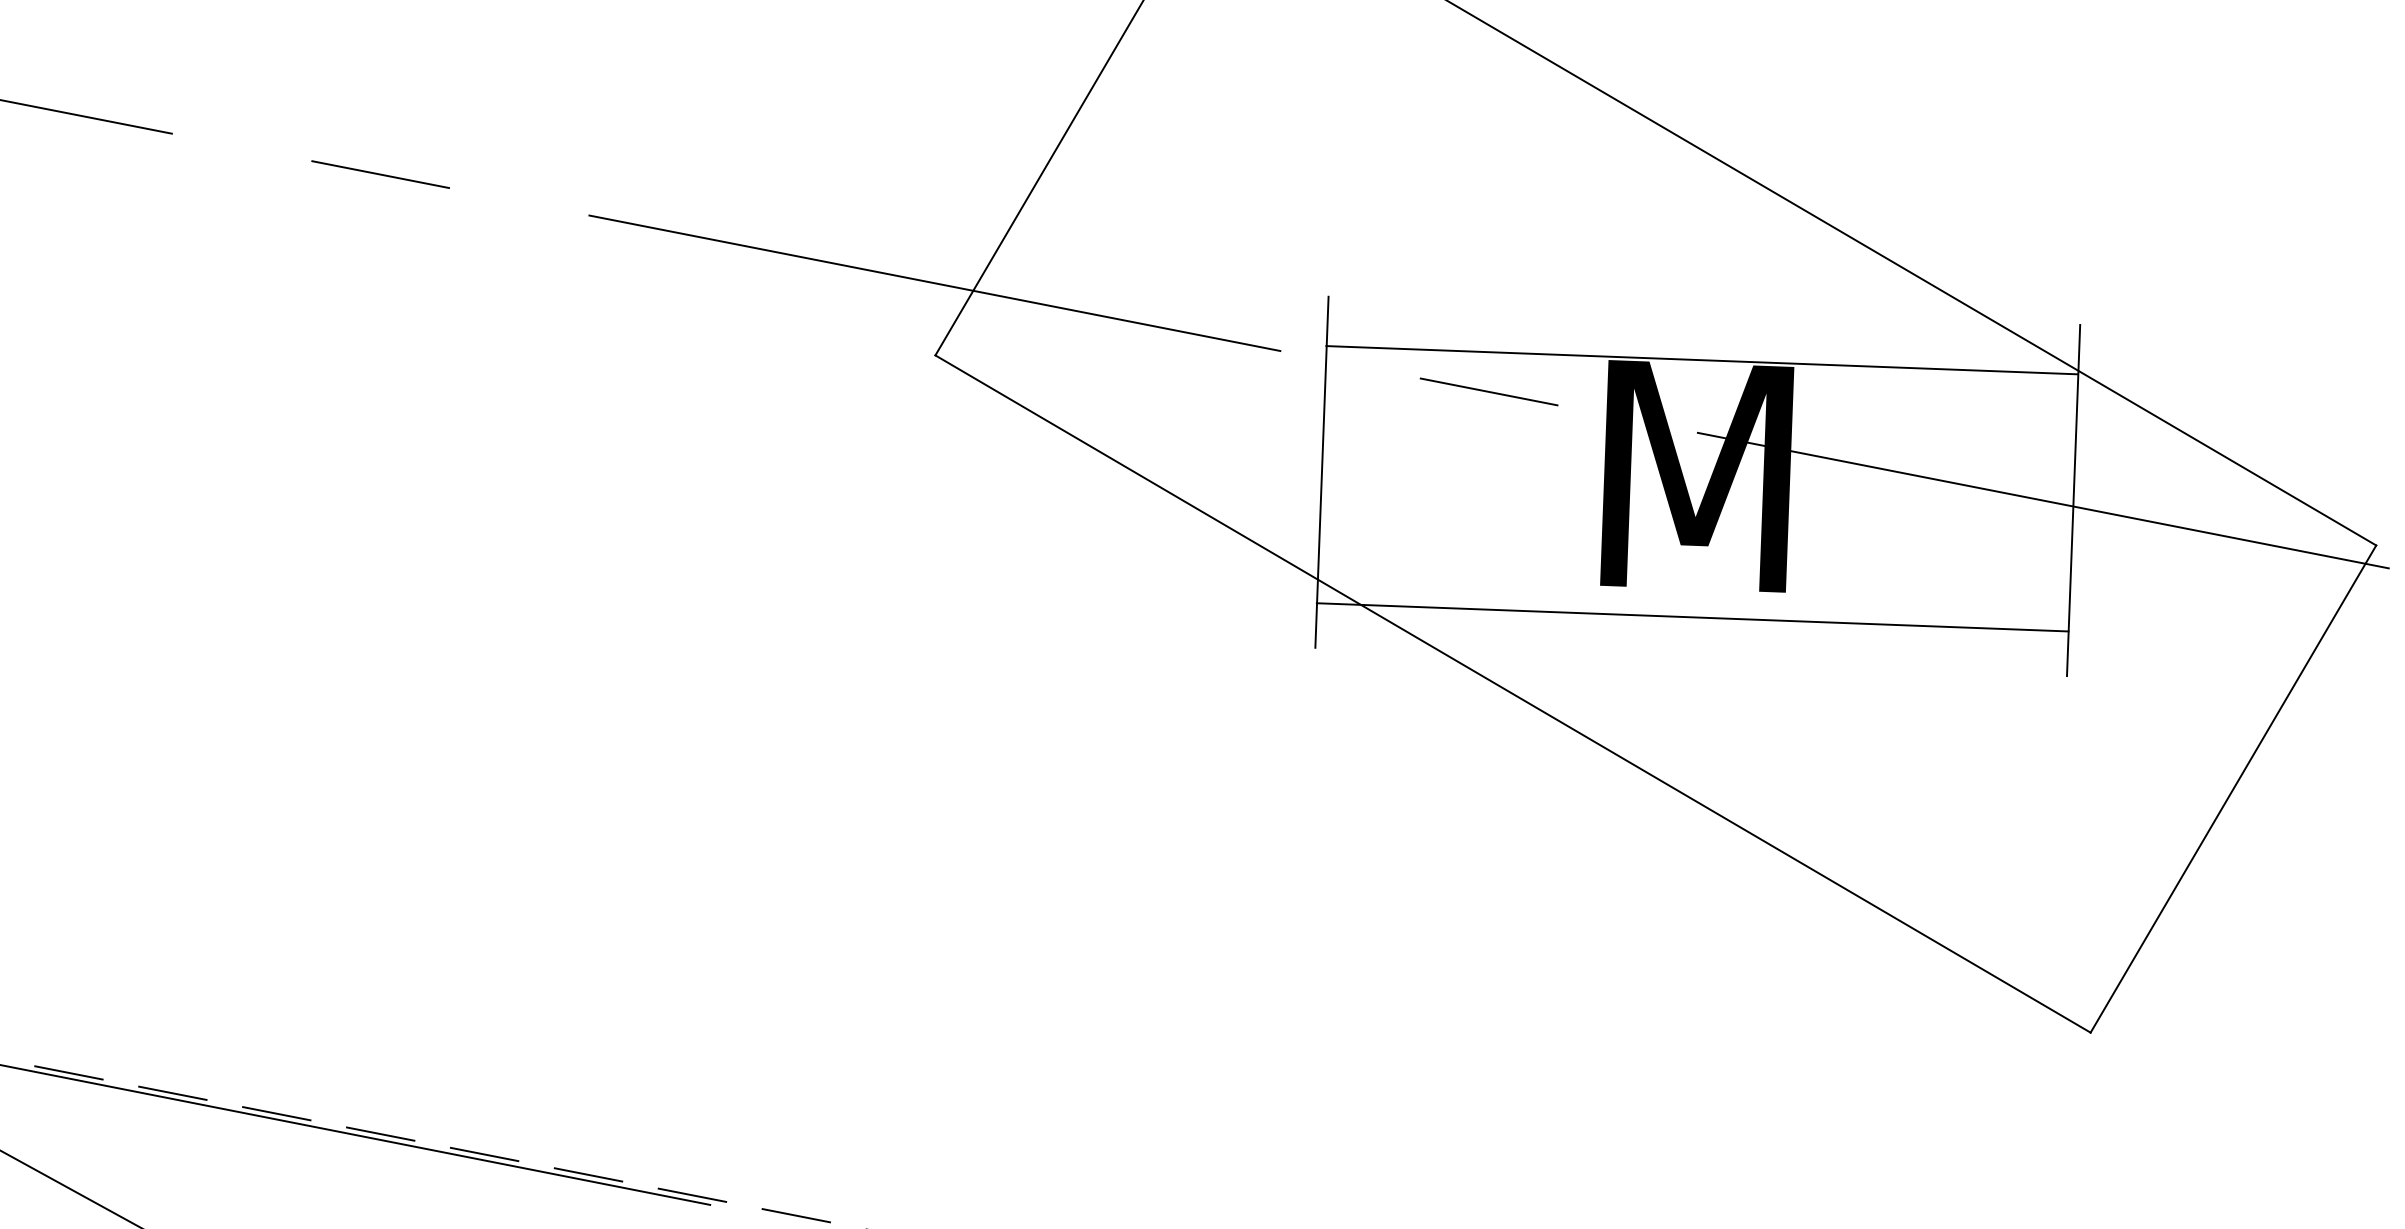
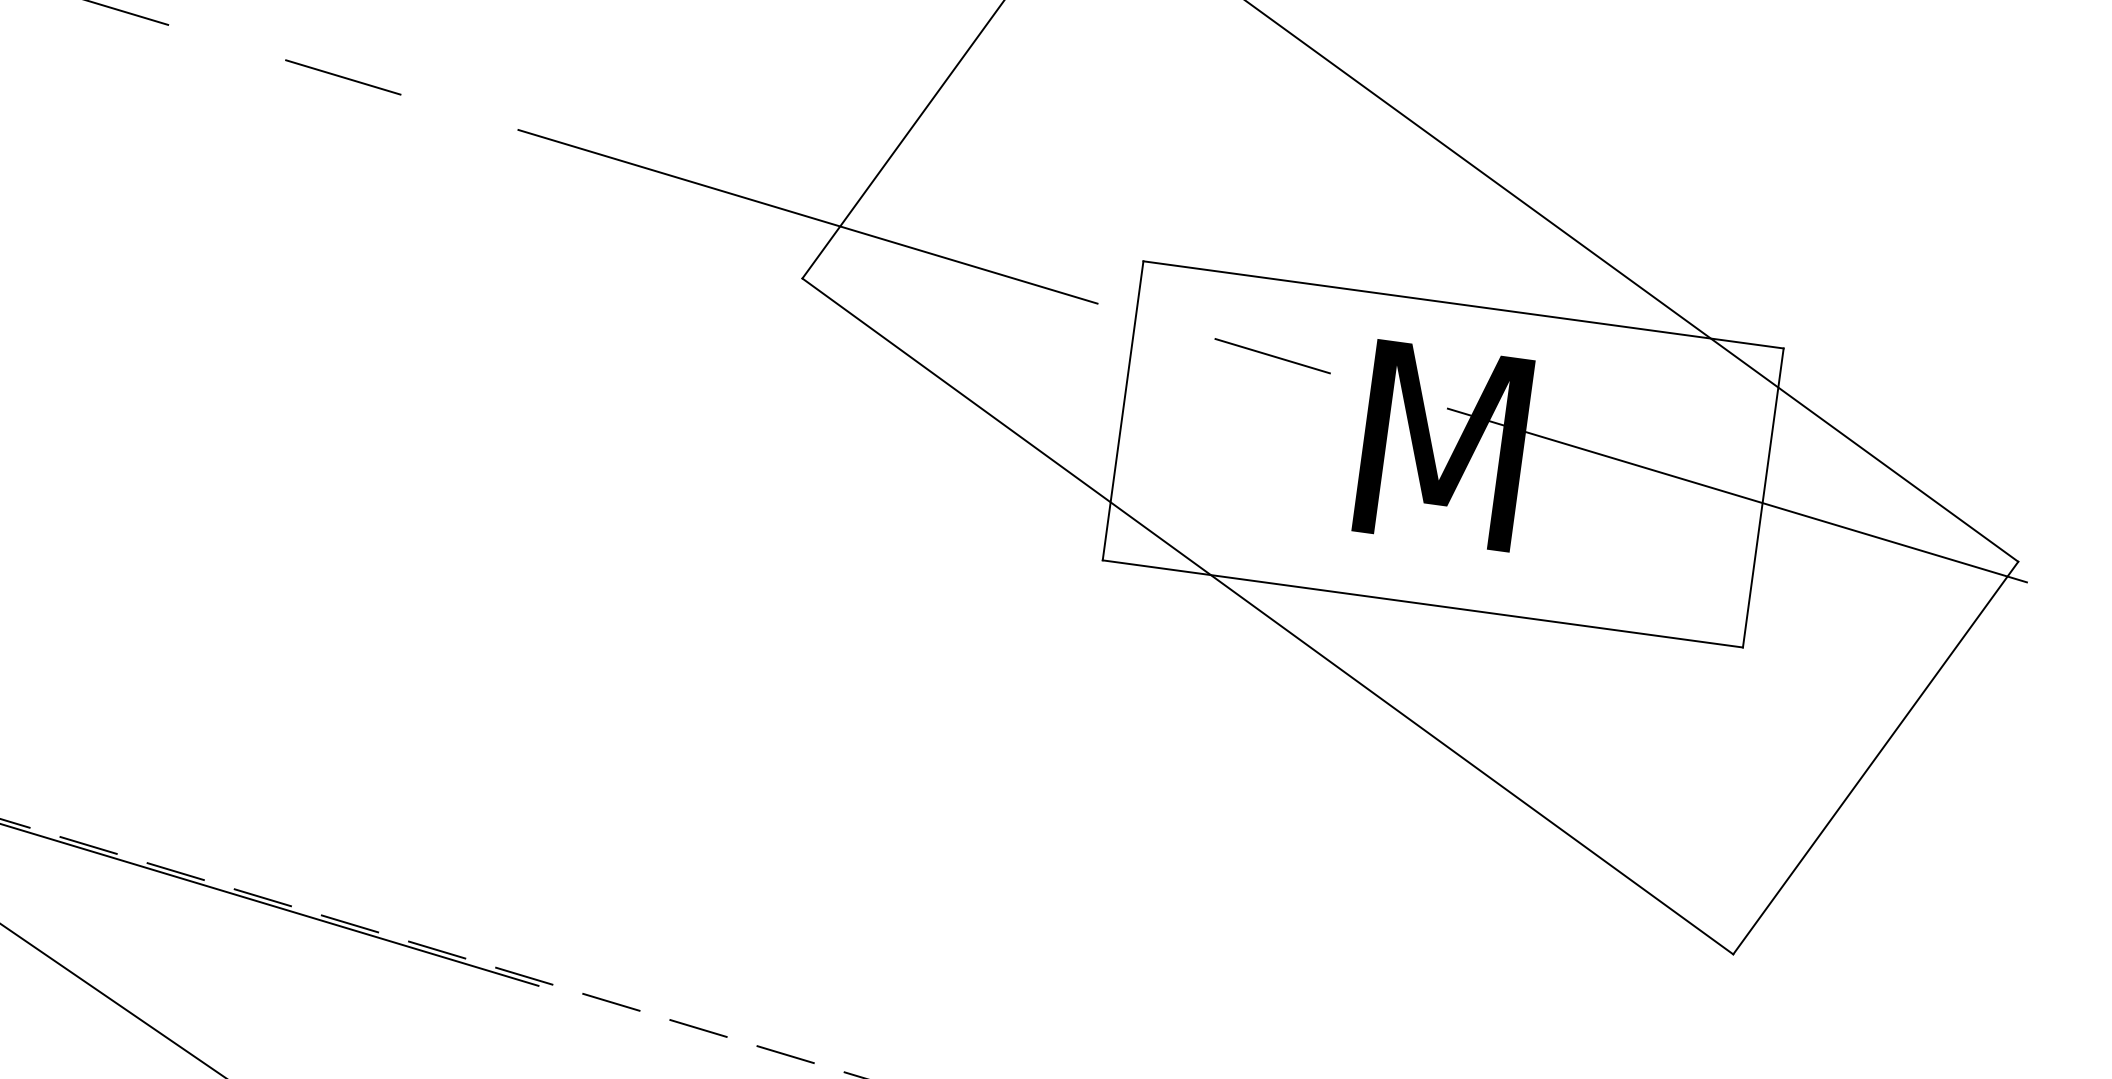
line: (1702, 359) -> (1463, 304), moved
line: (1692, 616) -> (1422, 603), moved

